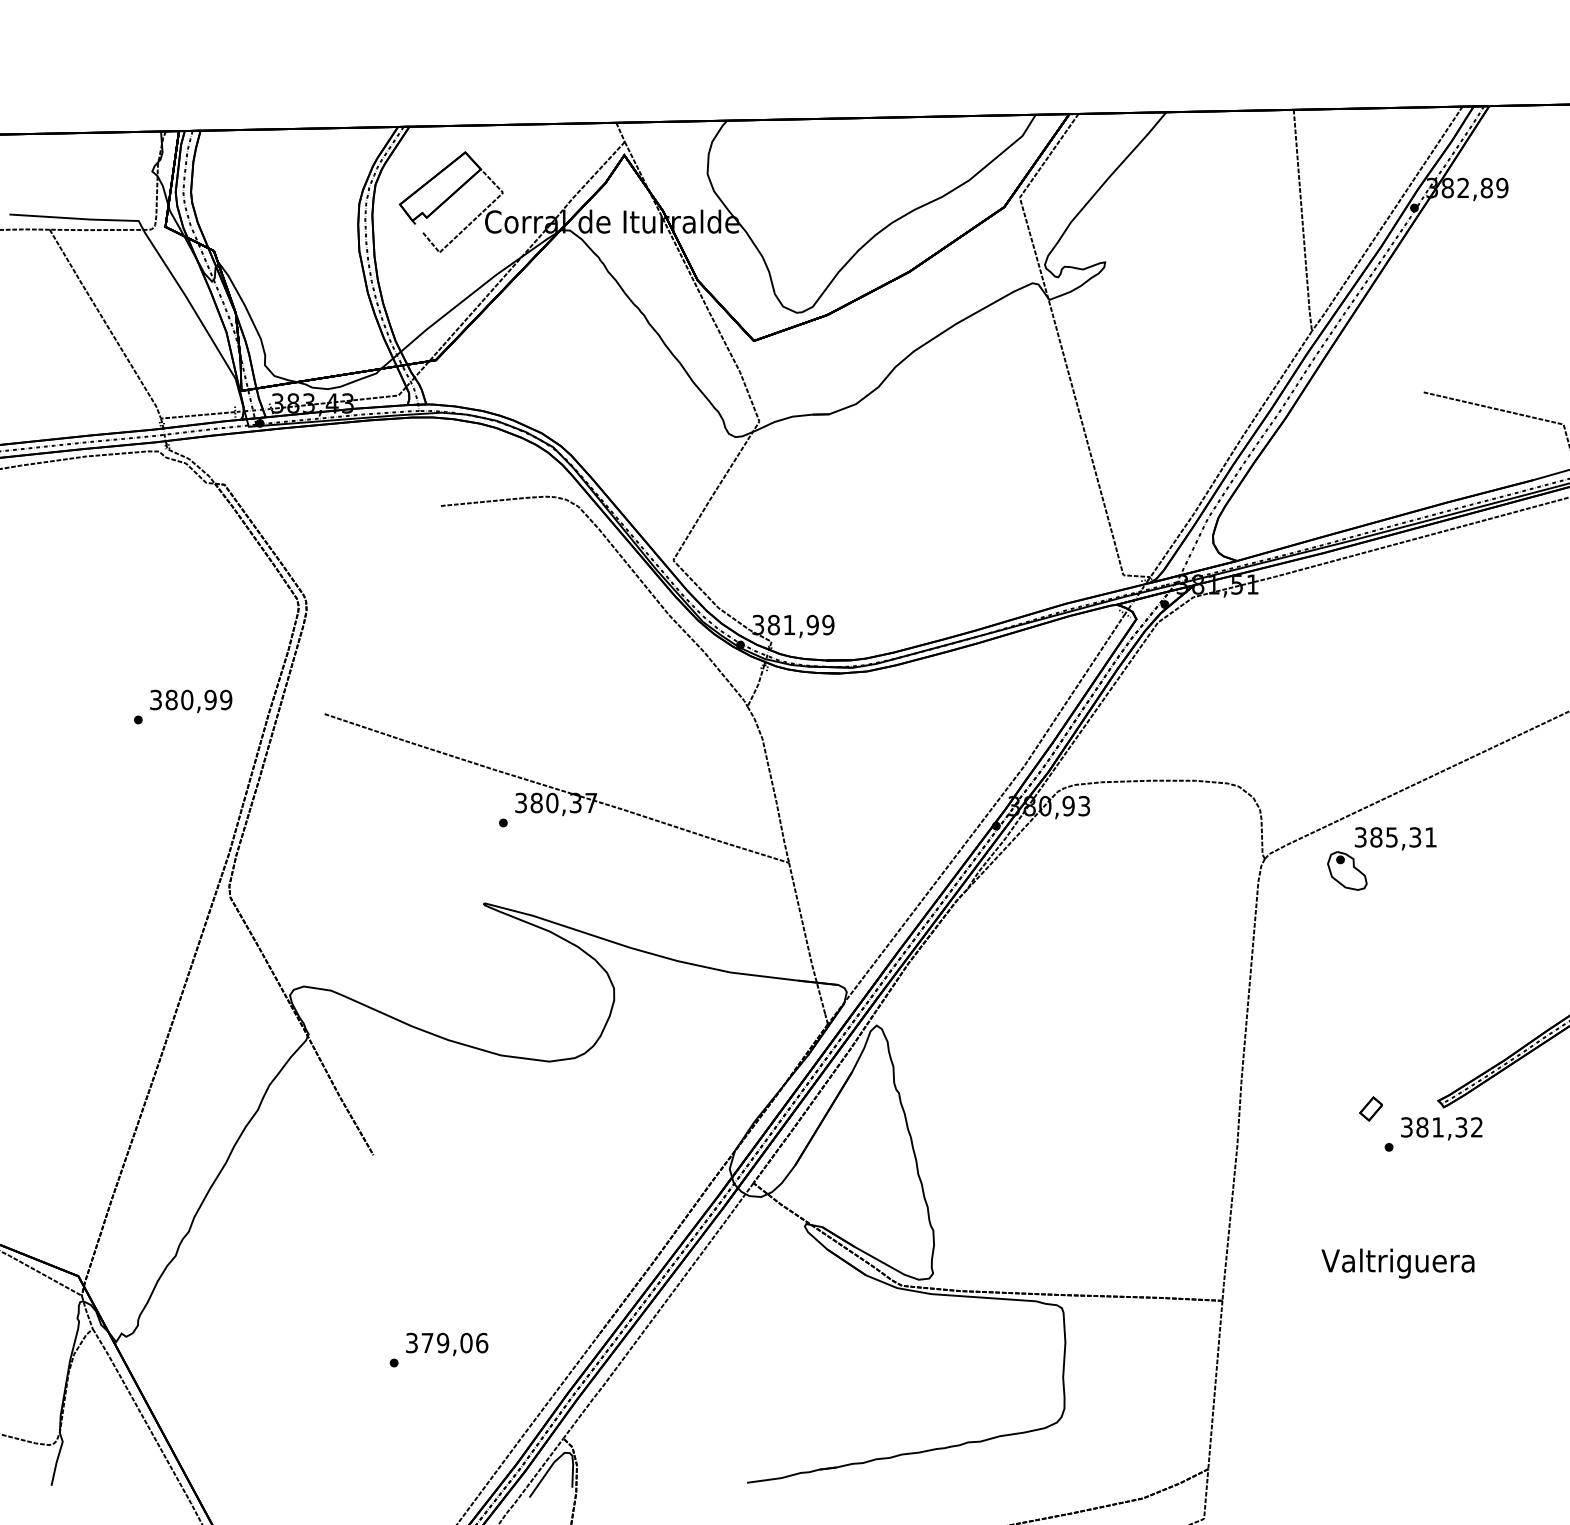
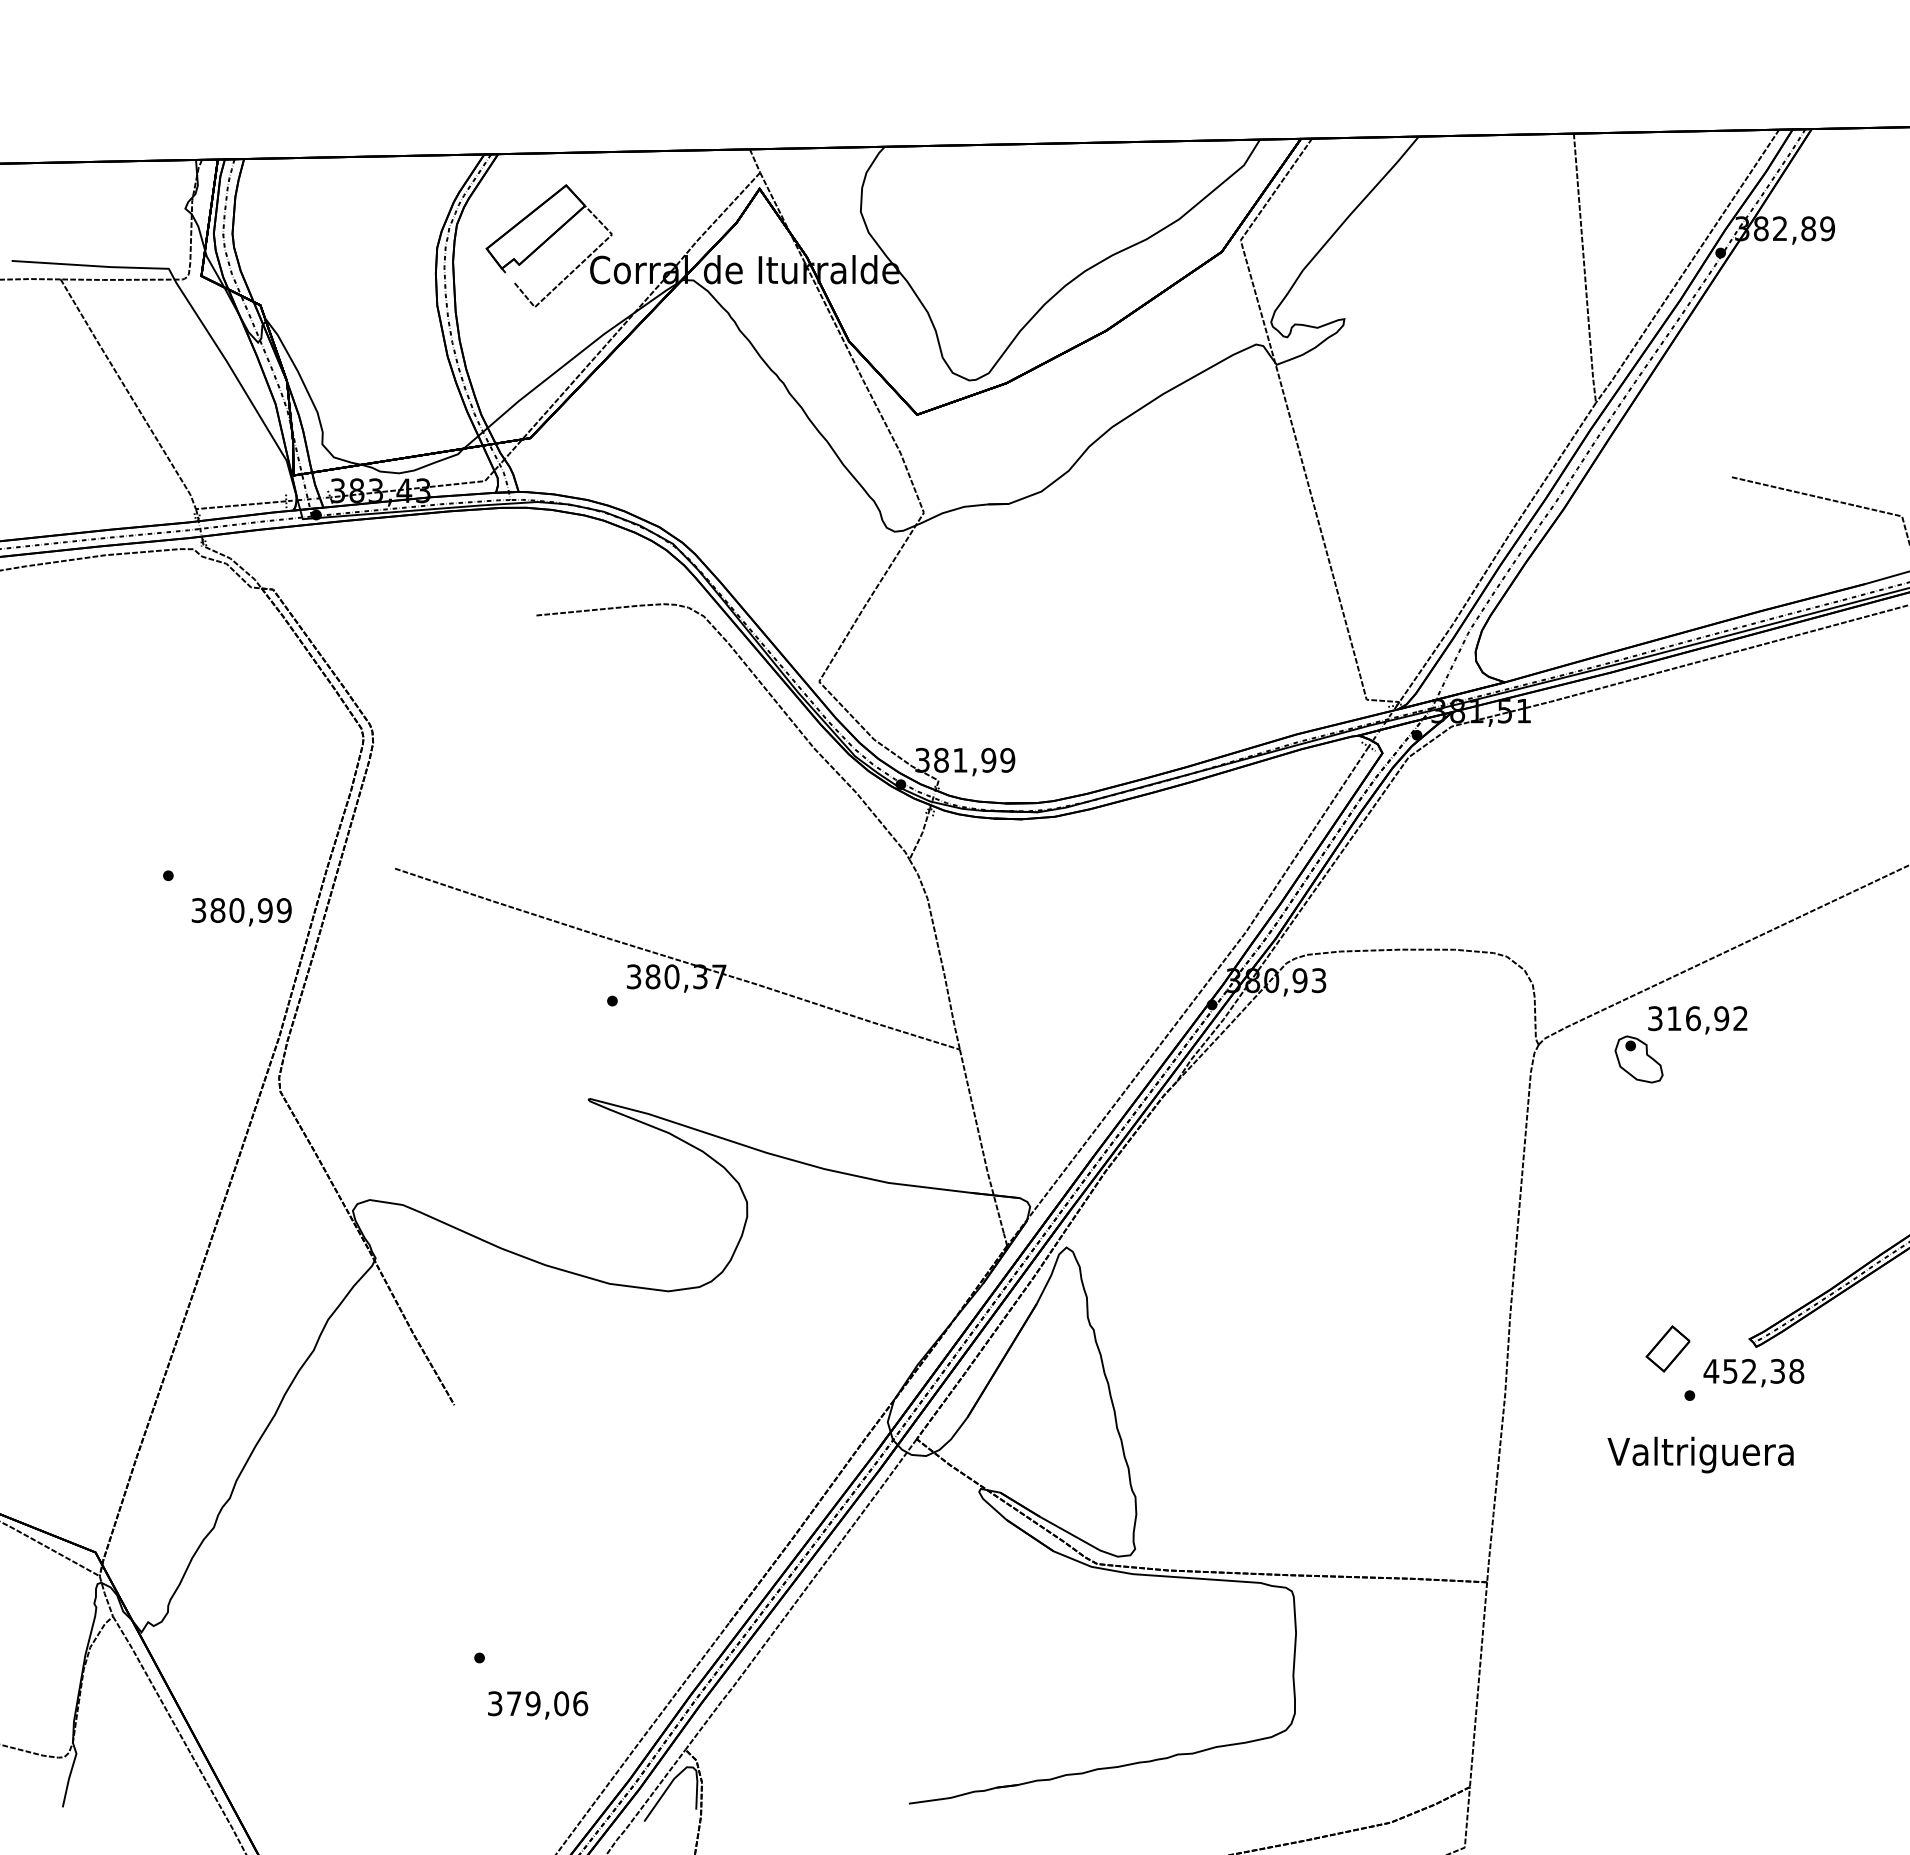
text: (191, 701) -> (241, 912), moved
text: (1403, 837) -> (1707, 1018), 385,31 -> 316,92
part: (1370, 1108) -> (1667, 1348), size x1.6
text: (1441, 1126) -> (1753, 1370), 381,32 -> 452,38
text: (1397, 1263) -> (1700, 1454), moved
text: (447, 1344) -> (538, 1705), moved

